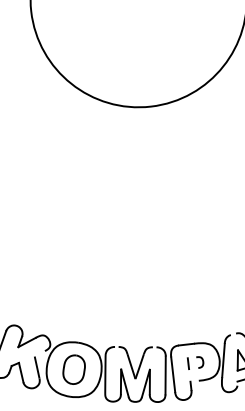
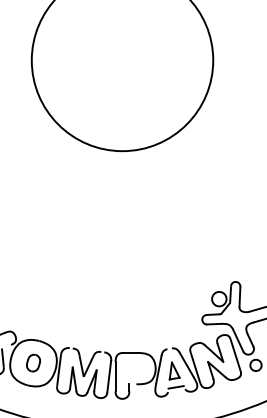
part: (195, 362) -> (135, 368), removed
part: (74, 368) -> (33, 362), size x0.7

